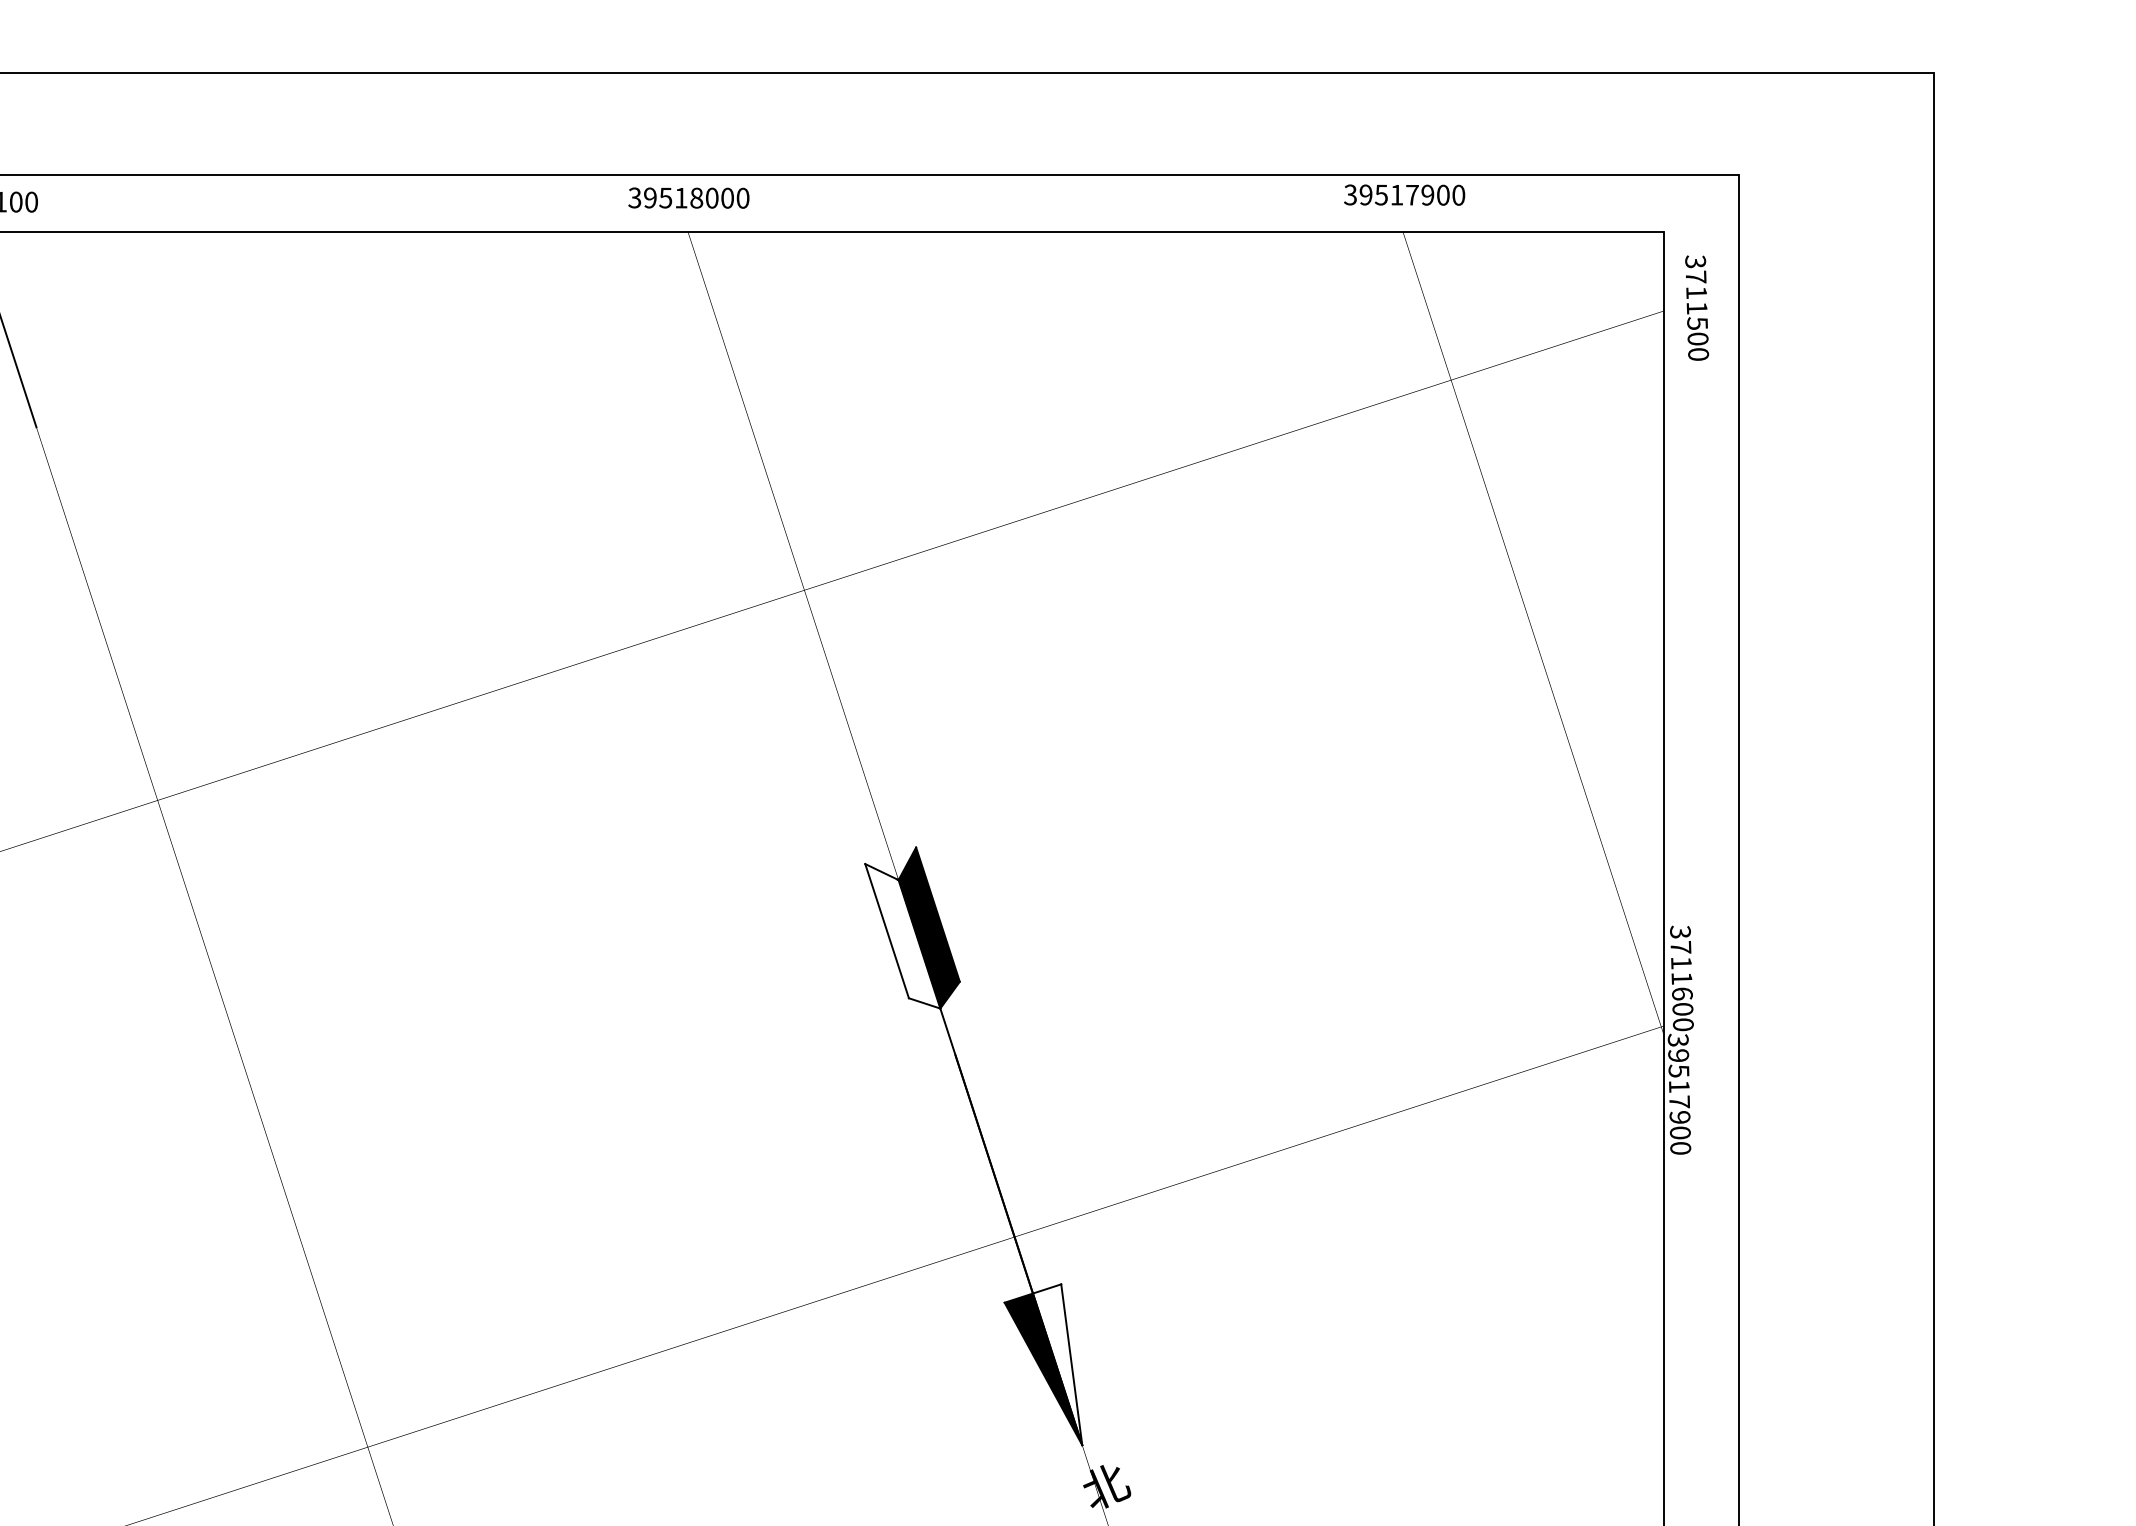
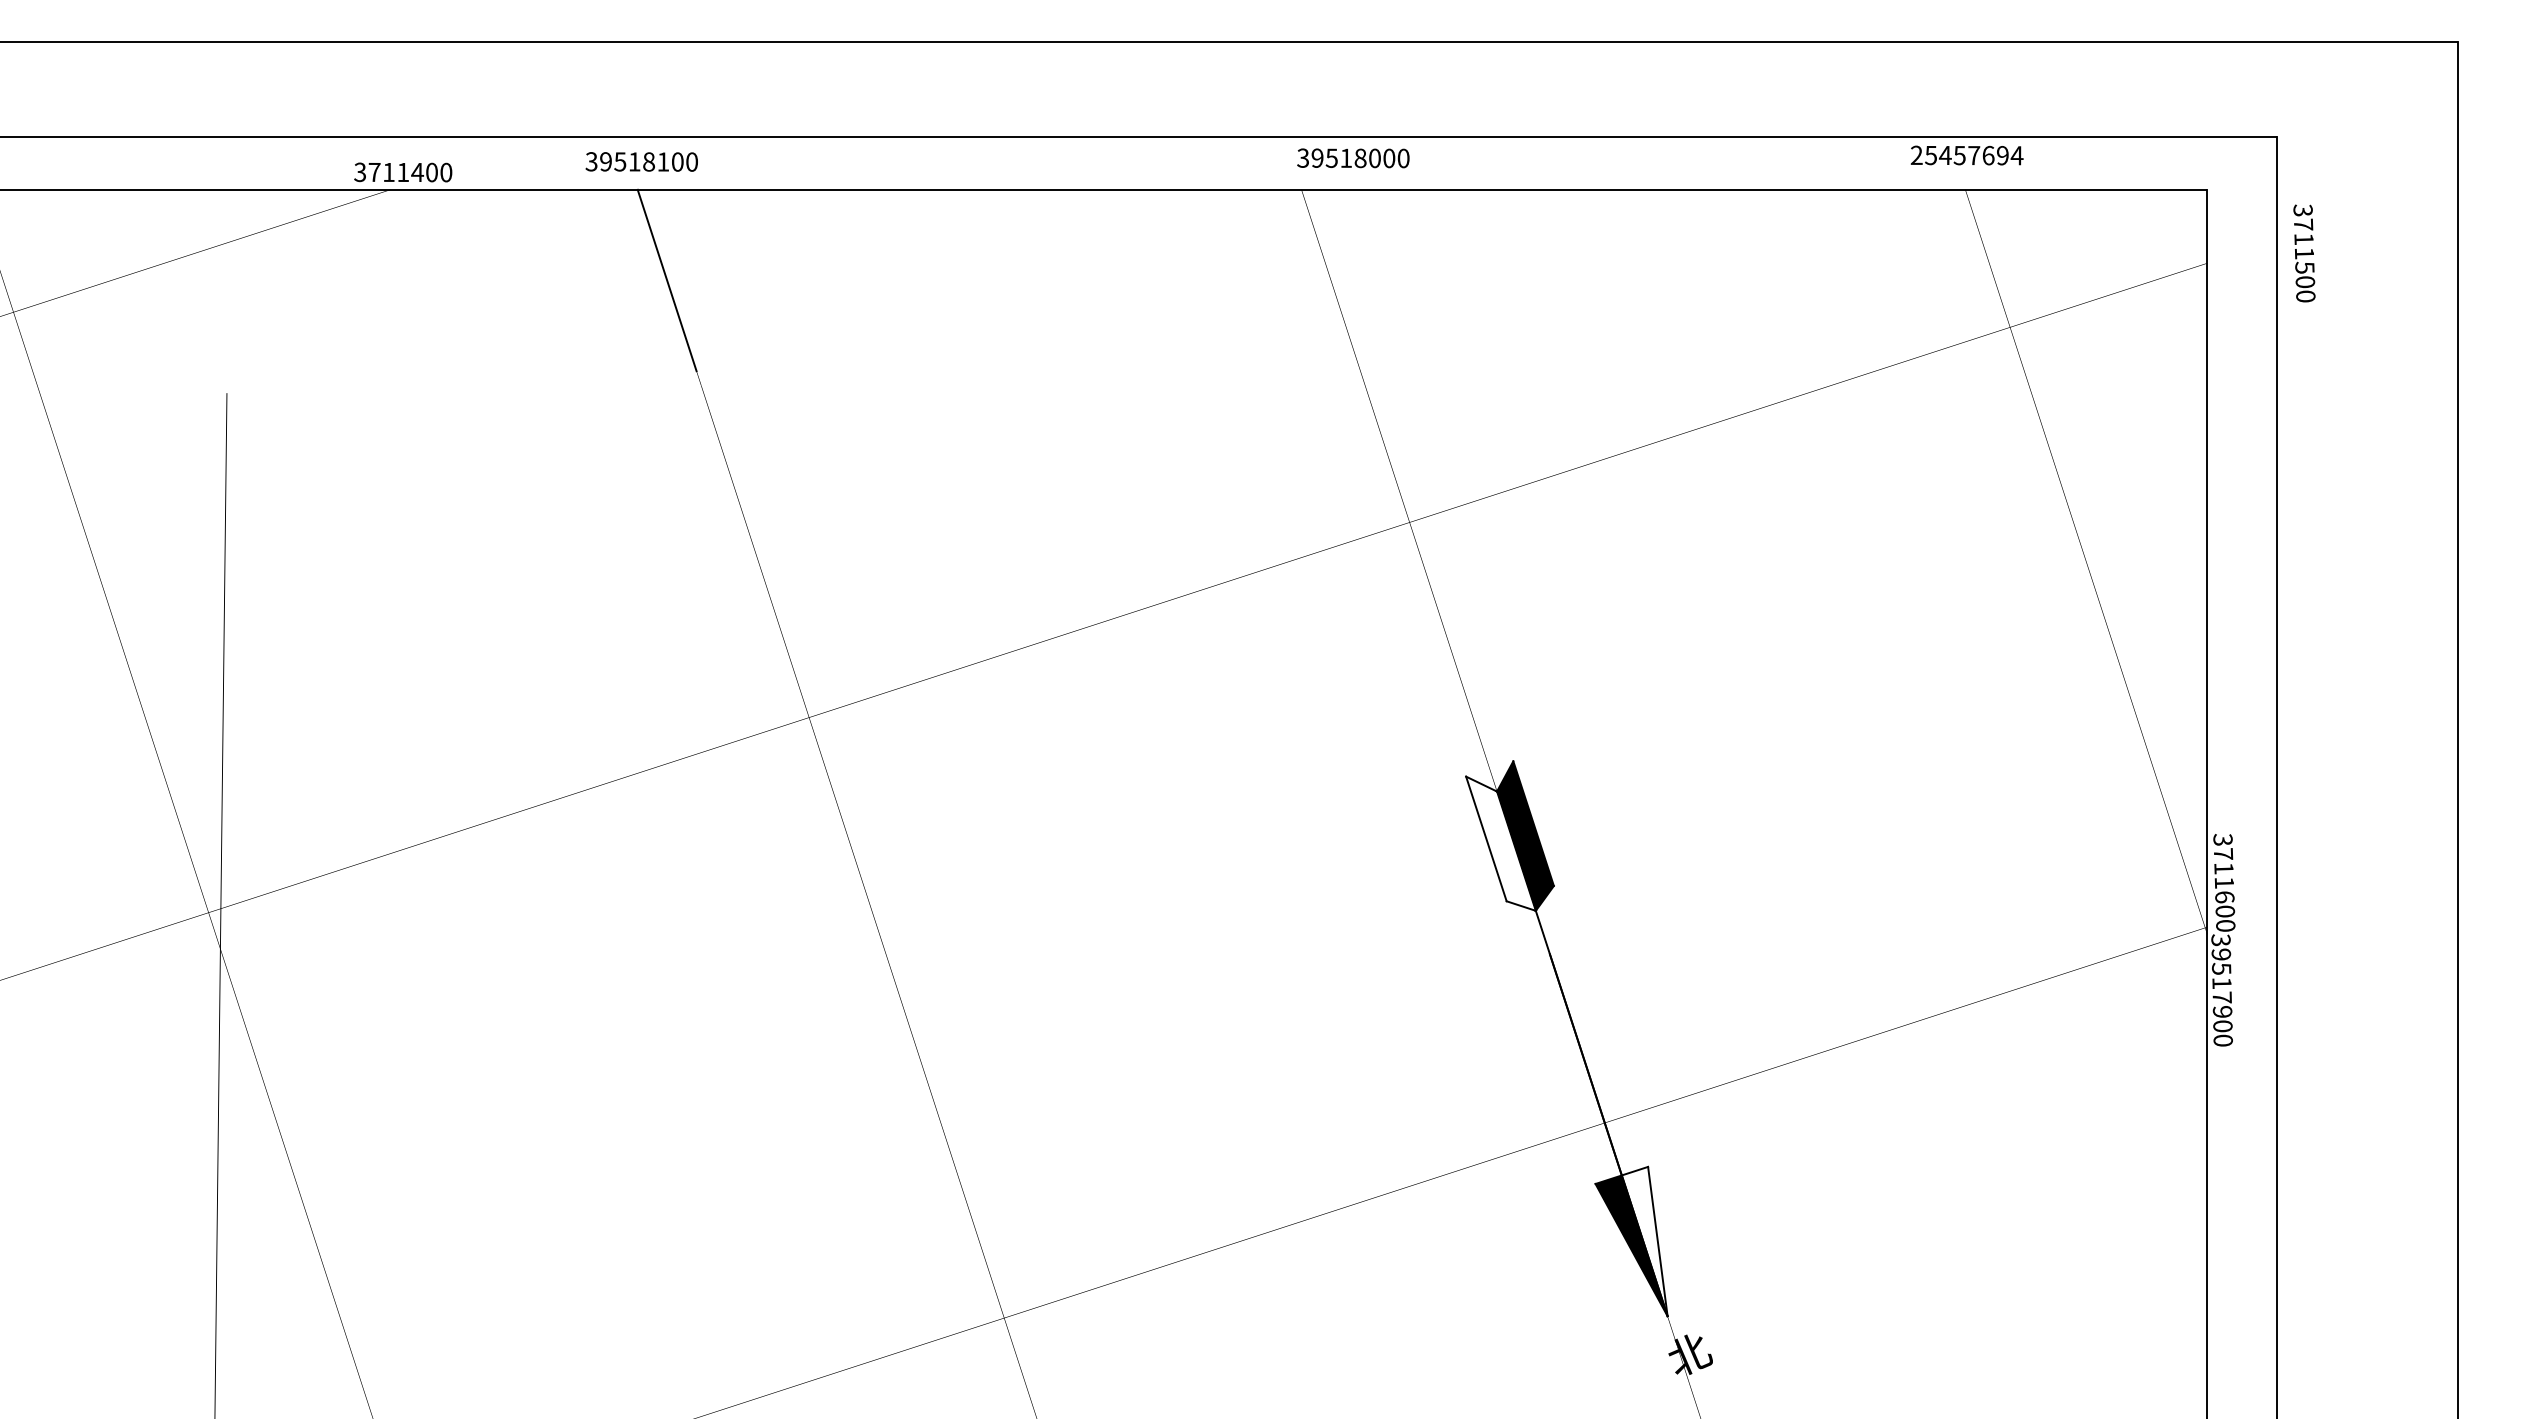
text: (1404, 195) -> (1966, 155), 39517900 -> 25457694
text: (689, 198) -> (1353, 158), moved
text: (1697, 308) -> (2304, 253), moved

